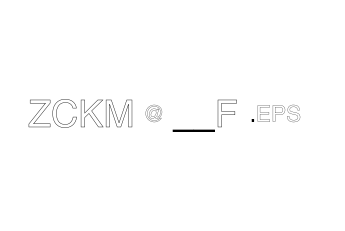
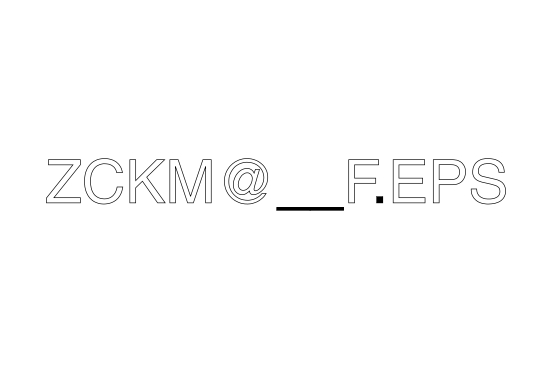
part: (153, 113) -> (245, 181), size x1.67
part: (275, 113) -> (440, 181), size x1.67

